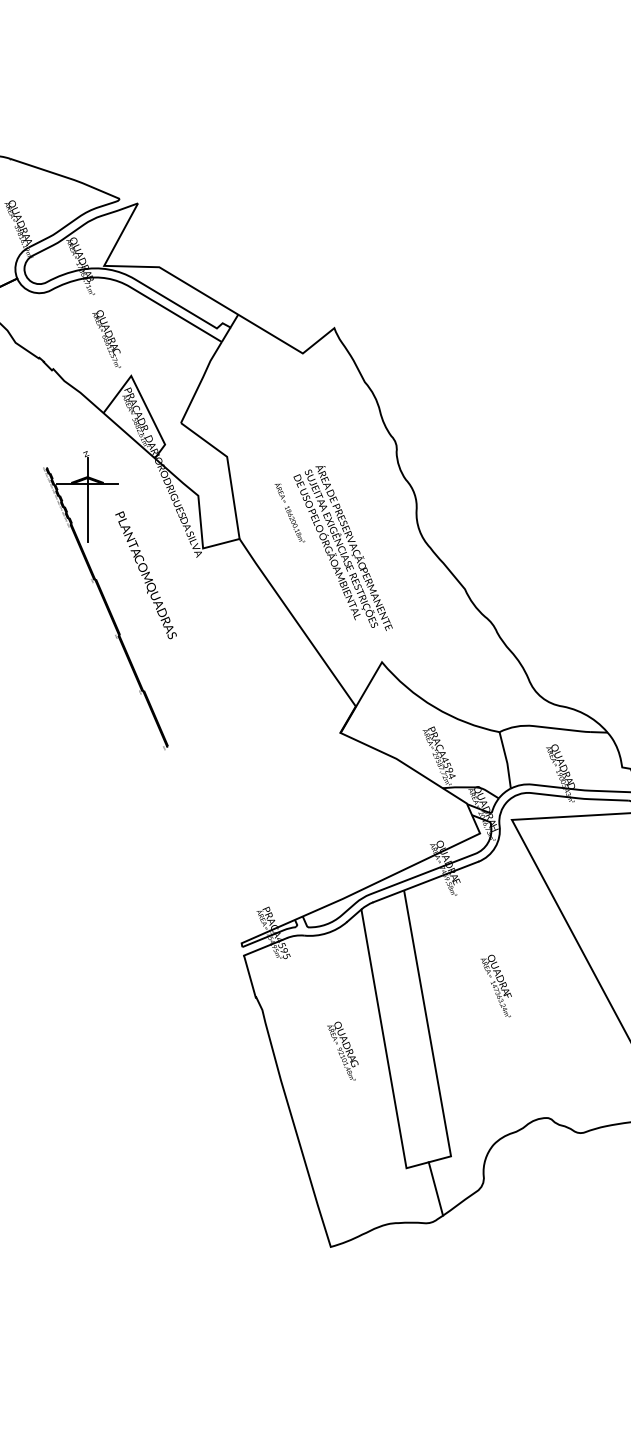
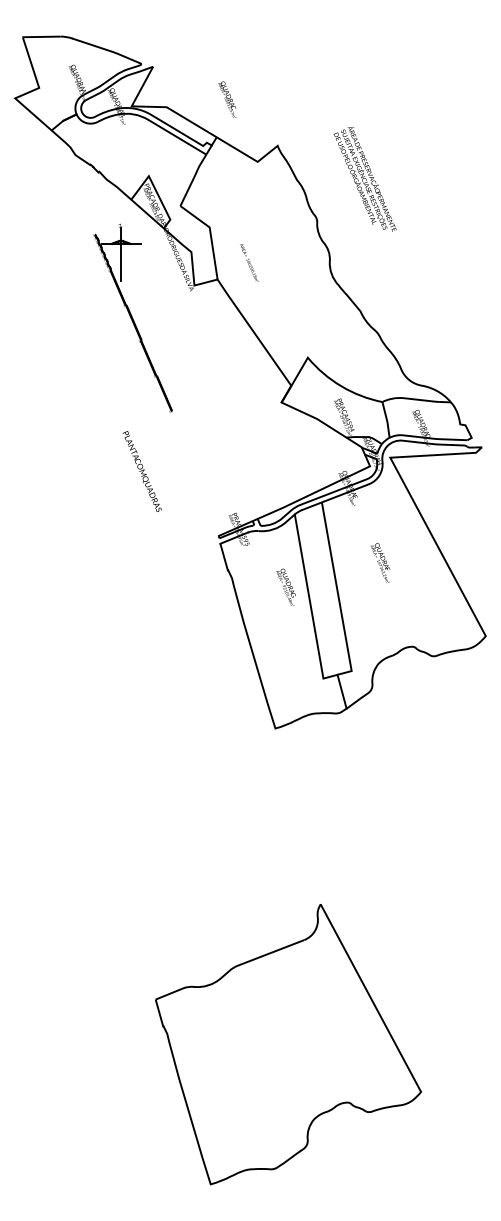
text: (107, 338) -> (227, 99), moved
text: (341, 548) -> (364, 179), moved
text: (144, 575) -> (141, 471), moved
text: (341, 1049) -> (285, 586), moved

